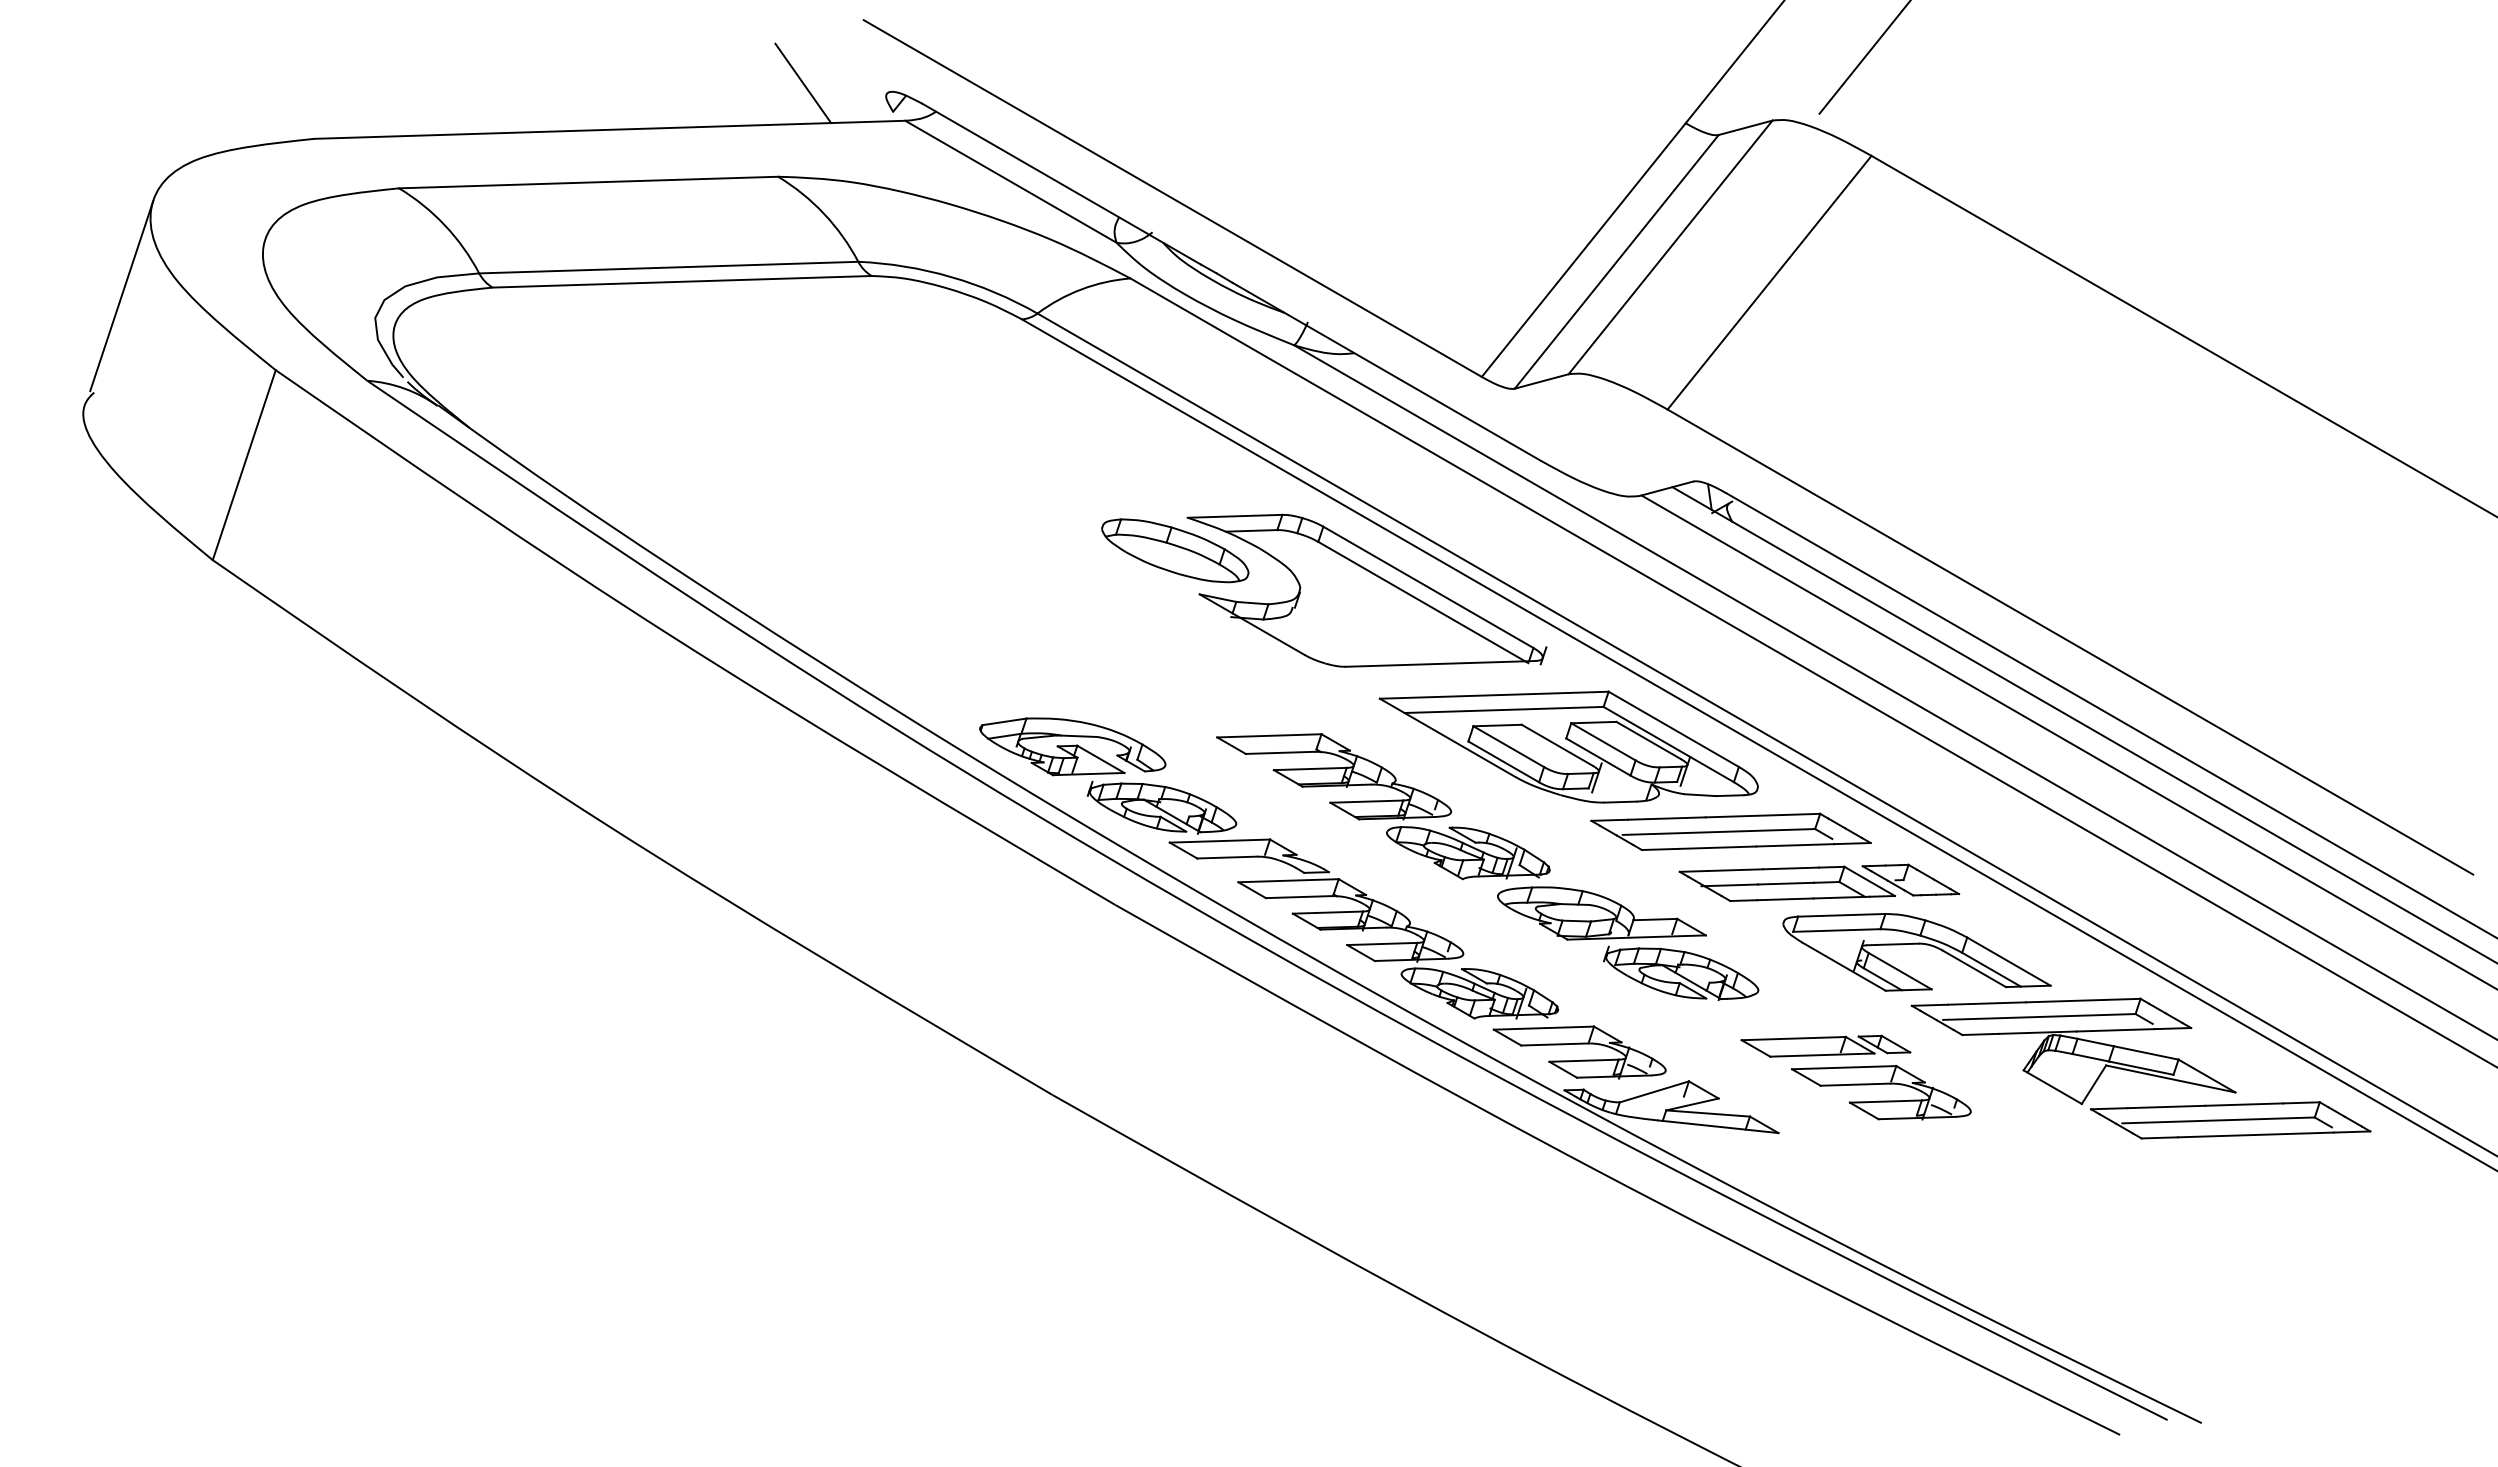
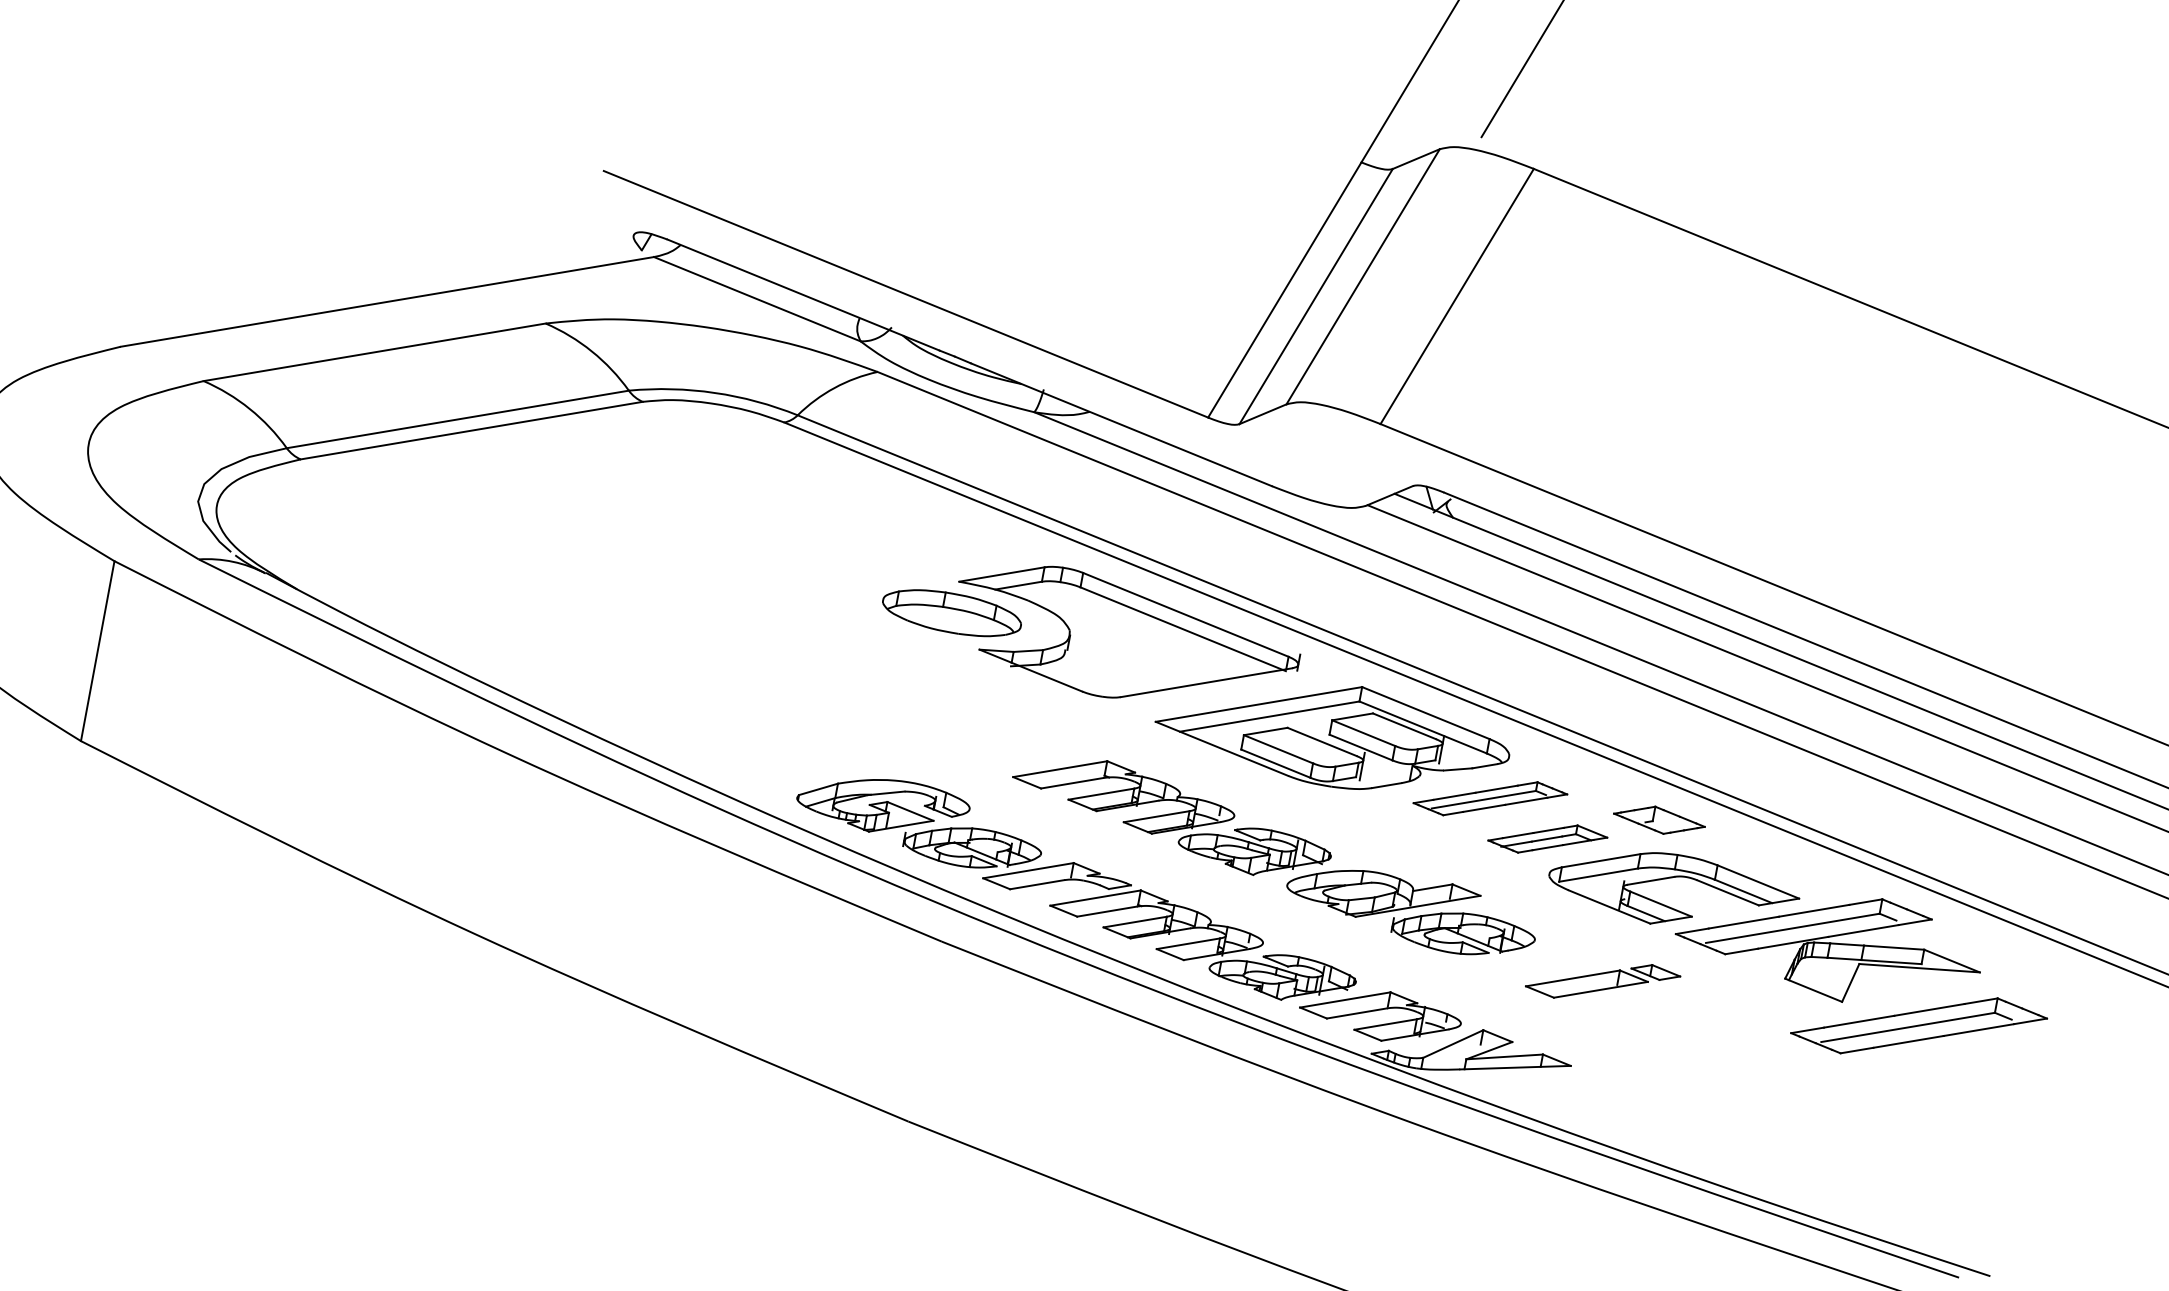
line: (803, 83) -> (557, 235), removed
part: (1730, 831) -> (1489, 798), size x0.6
part: (1786, 883) -> (1547, 838), size x0.6
part: (1881, 1084) -> (1658, 1009), removed
part: (2230, 1120) -> (1918, 1026), moved

